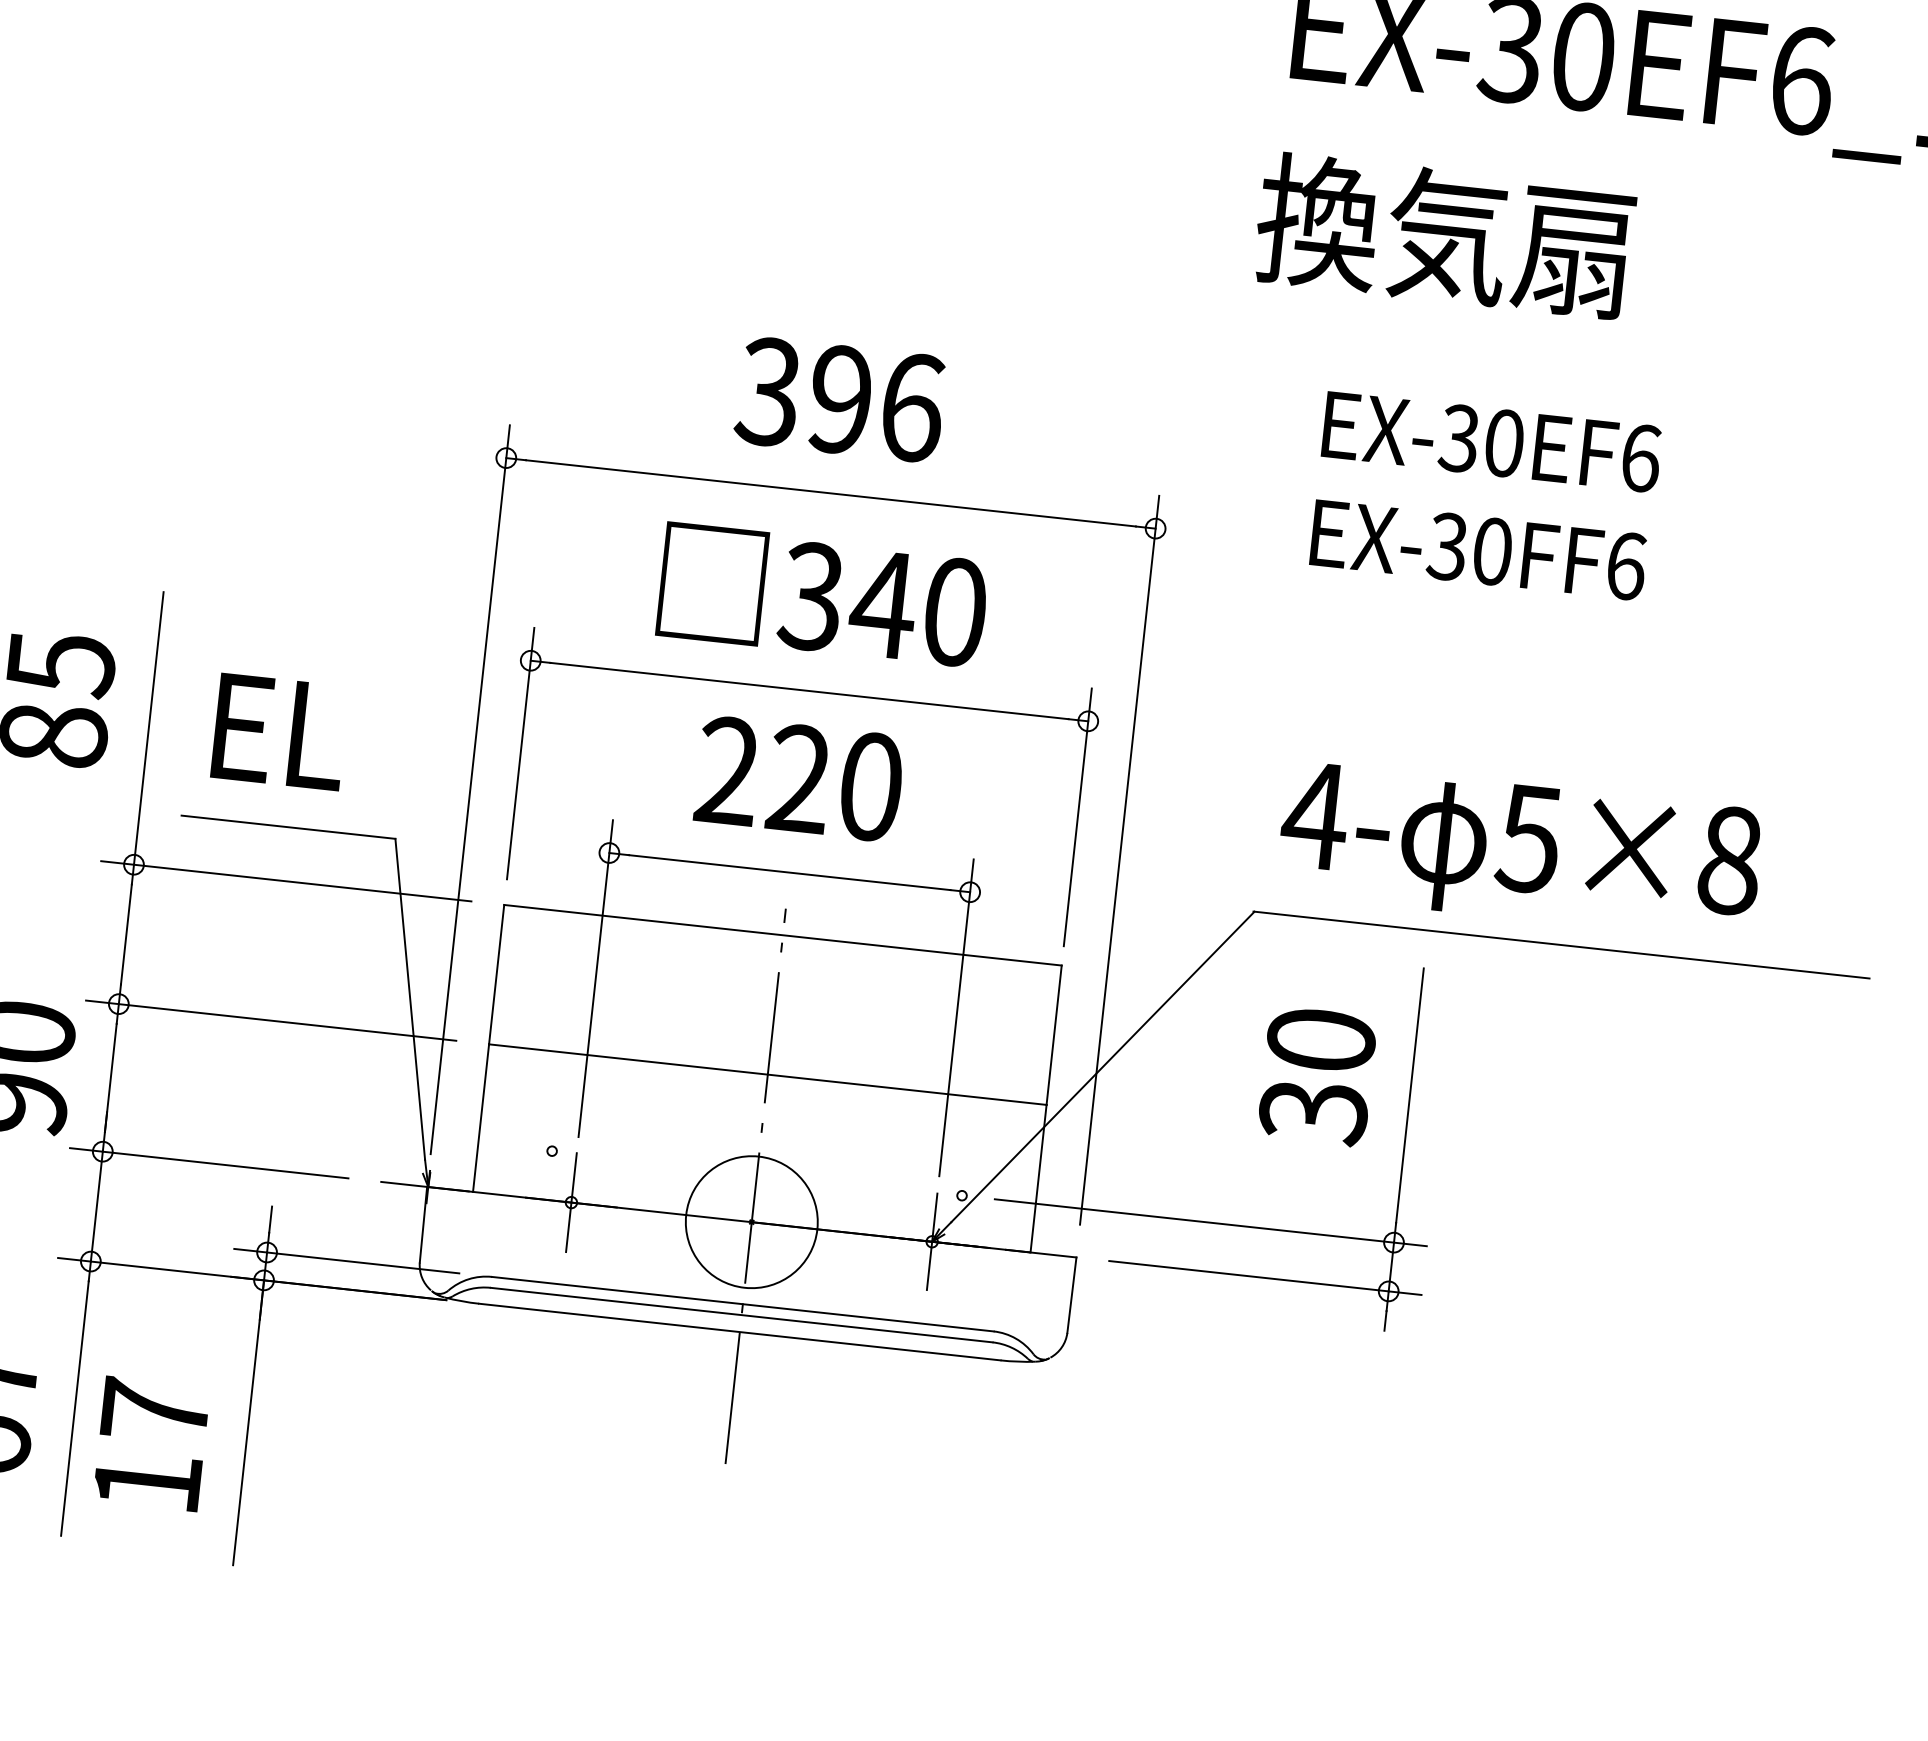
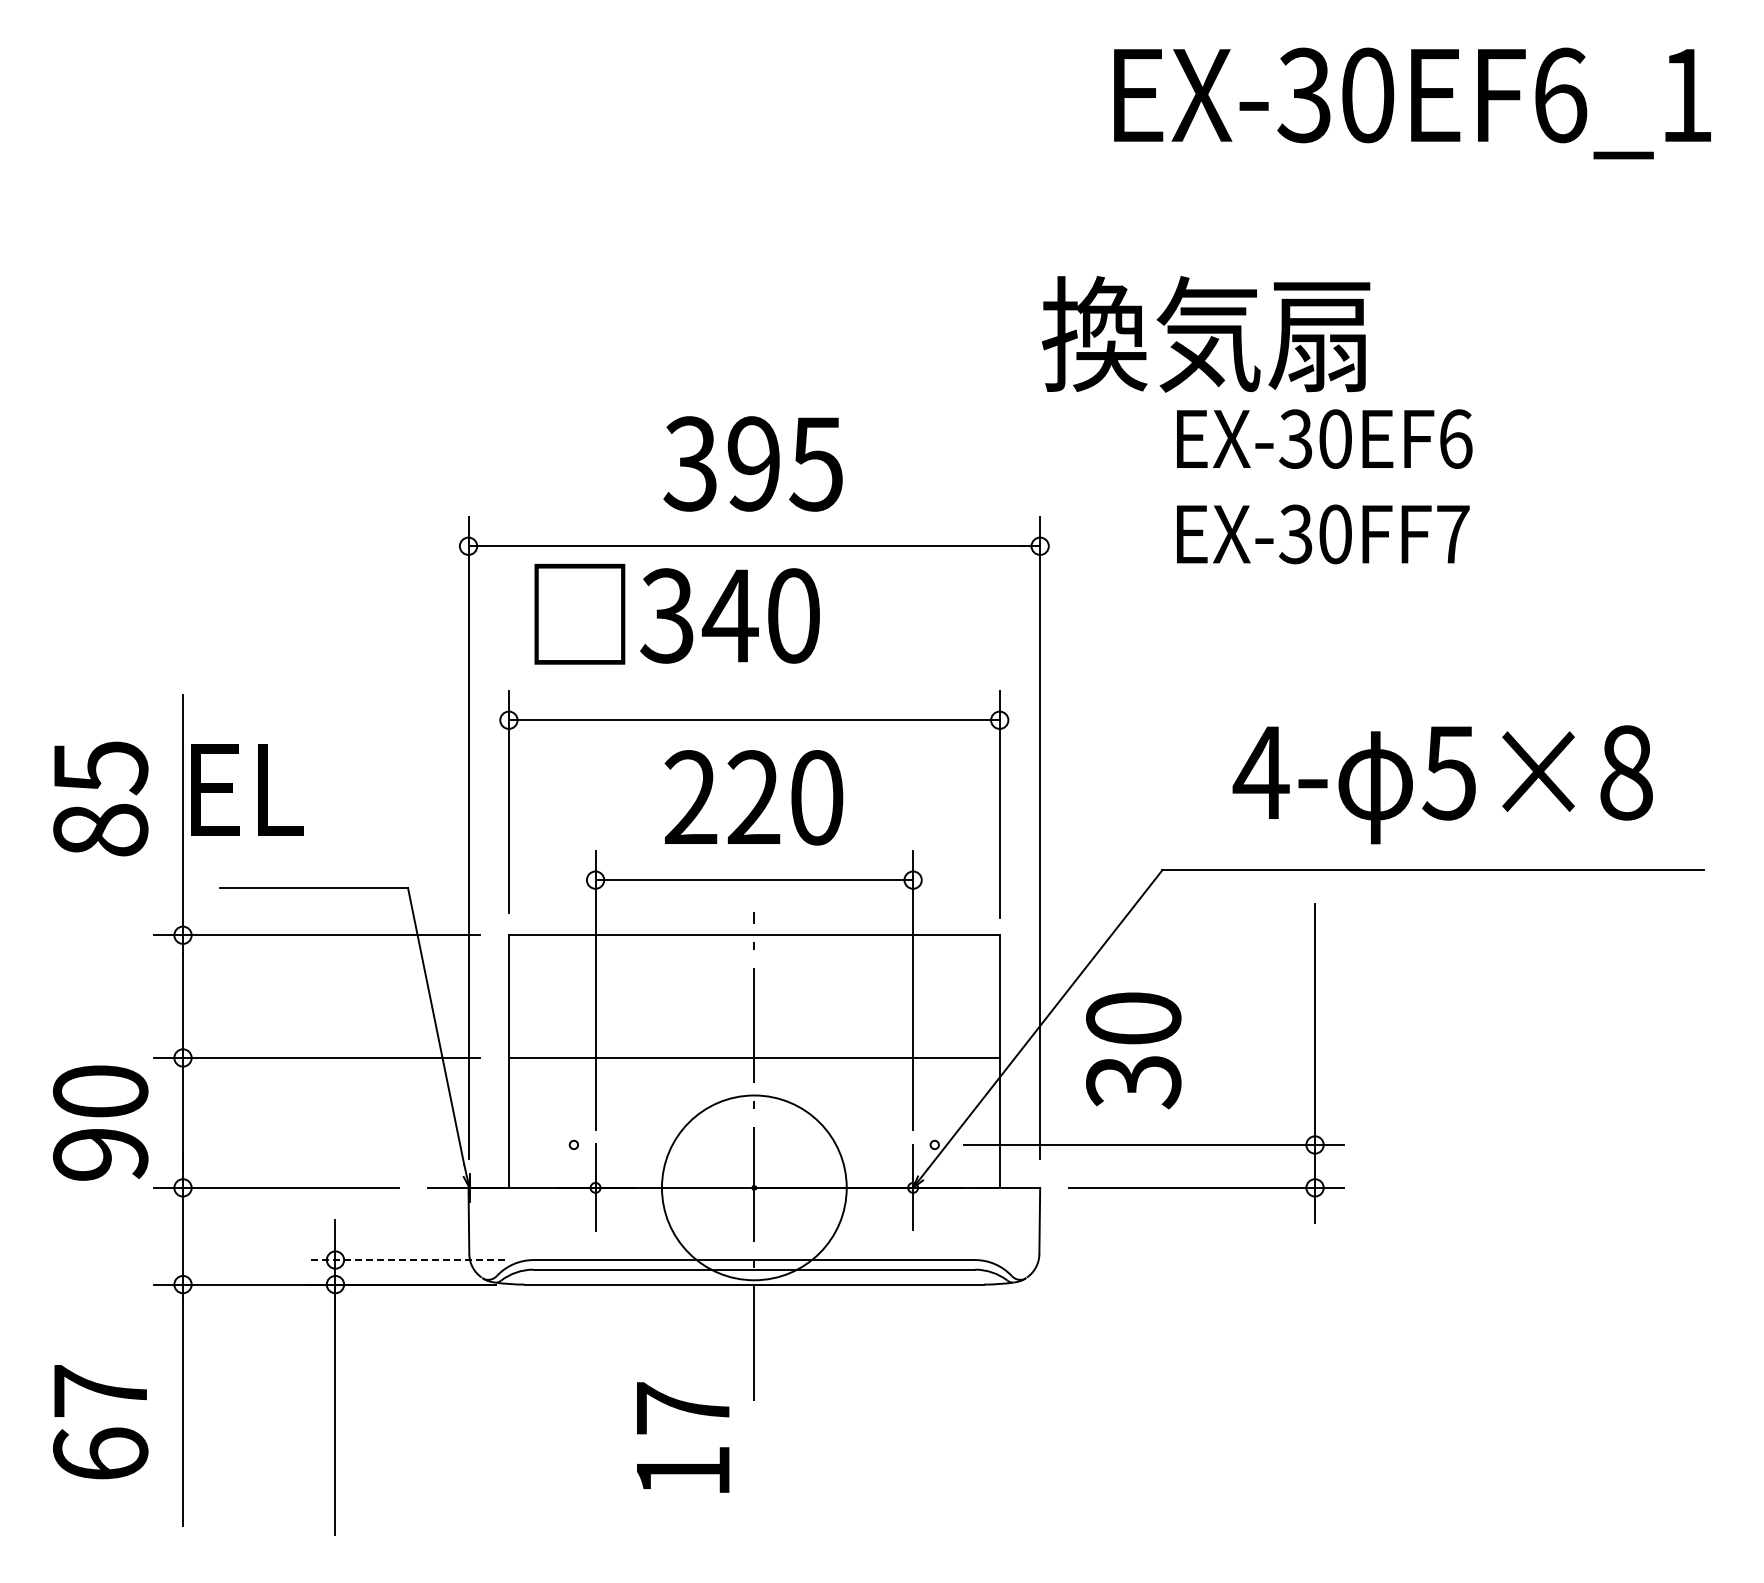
text: (1445, 236) -> (1206, 334), moved
text: (911, 407) -> (816, 463), 396 -> 395
text: (1626, 566) -> (1453, 534), EX-30FF6 -> EX-30FF7
text: (822, 595) -> (676, 613), moved
text: (280, 731) -> (247, 789), moved
text: (1519, 851) -> (1442, 784), moved
text: (1317, 1076) -> (1133, 1050), moved
circle: (752, 1221) -> (754, 1187), size x1.6
line: (346, 1261) -> (405, 1260), solid -> dashed
text: (152, 1443) -> (683, 1437), moved

